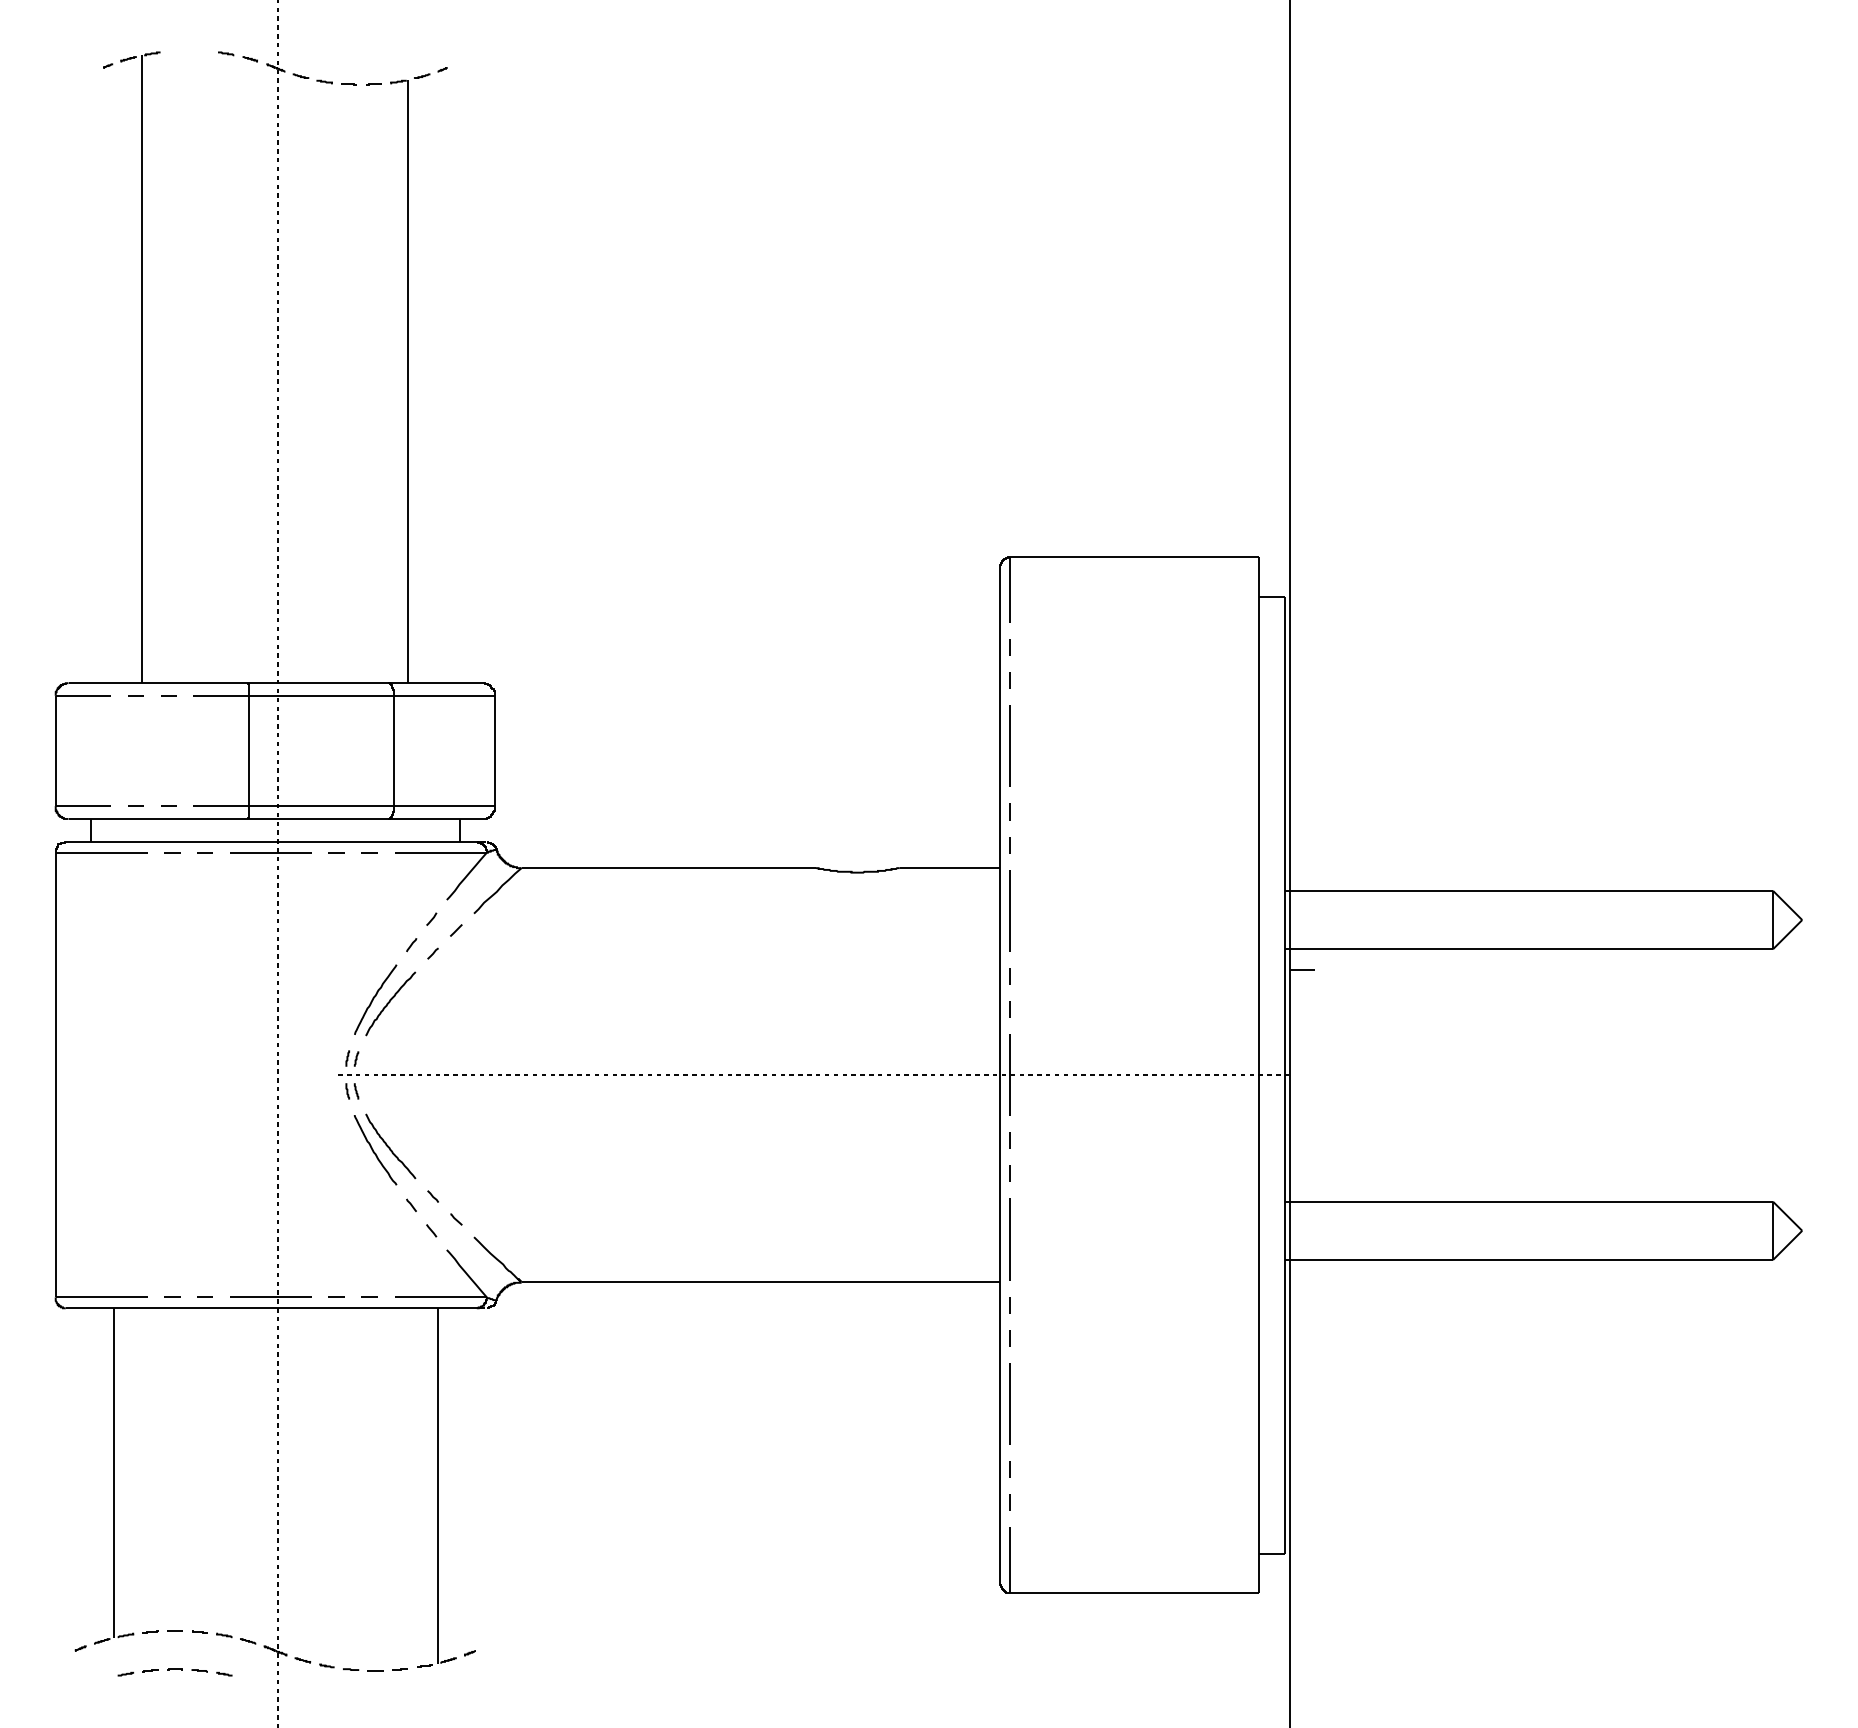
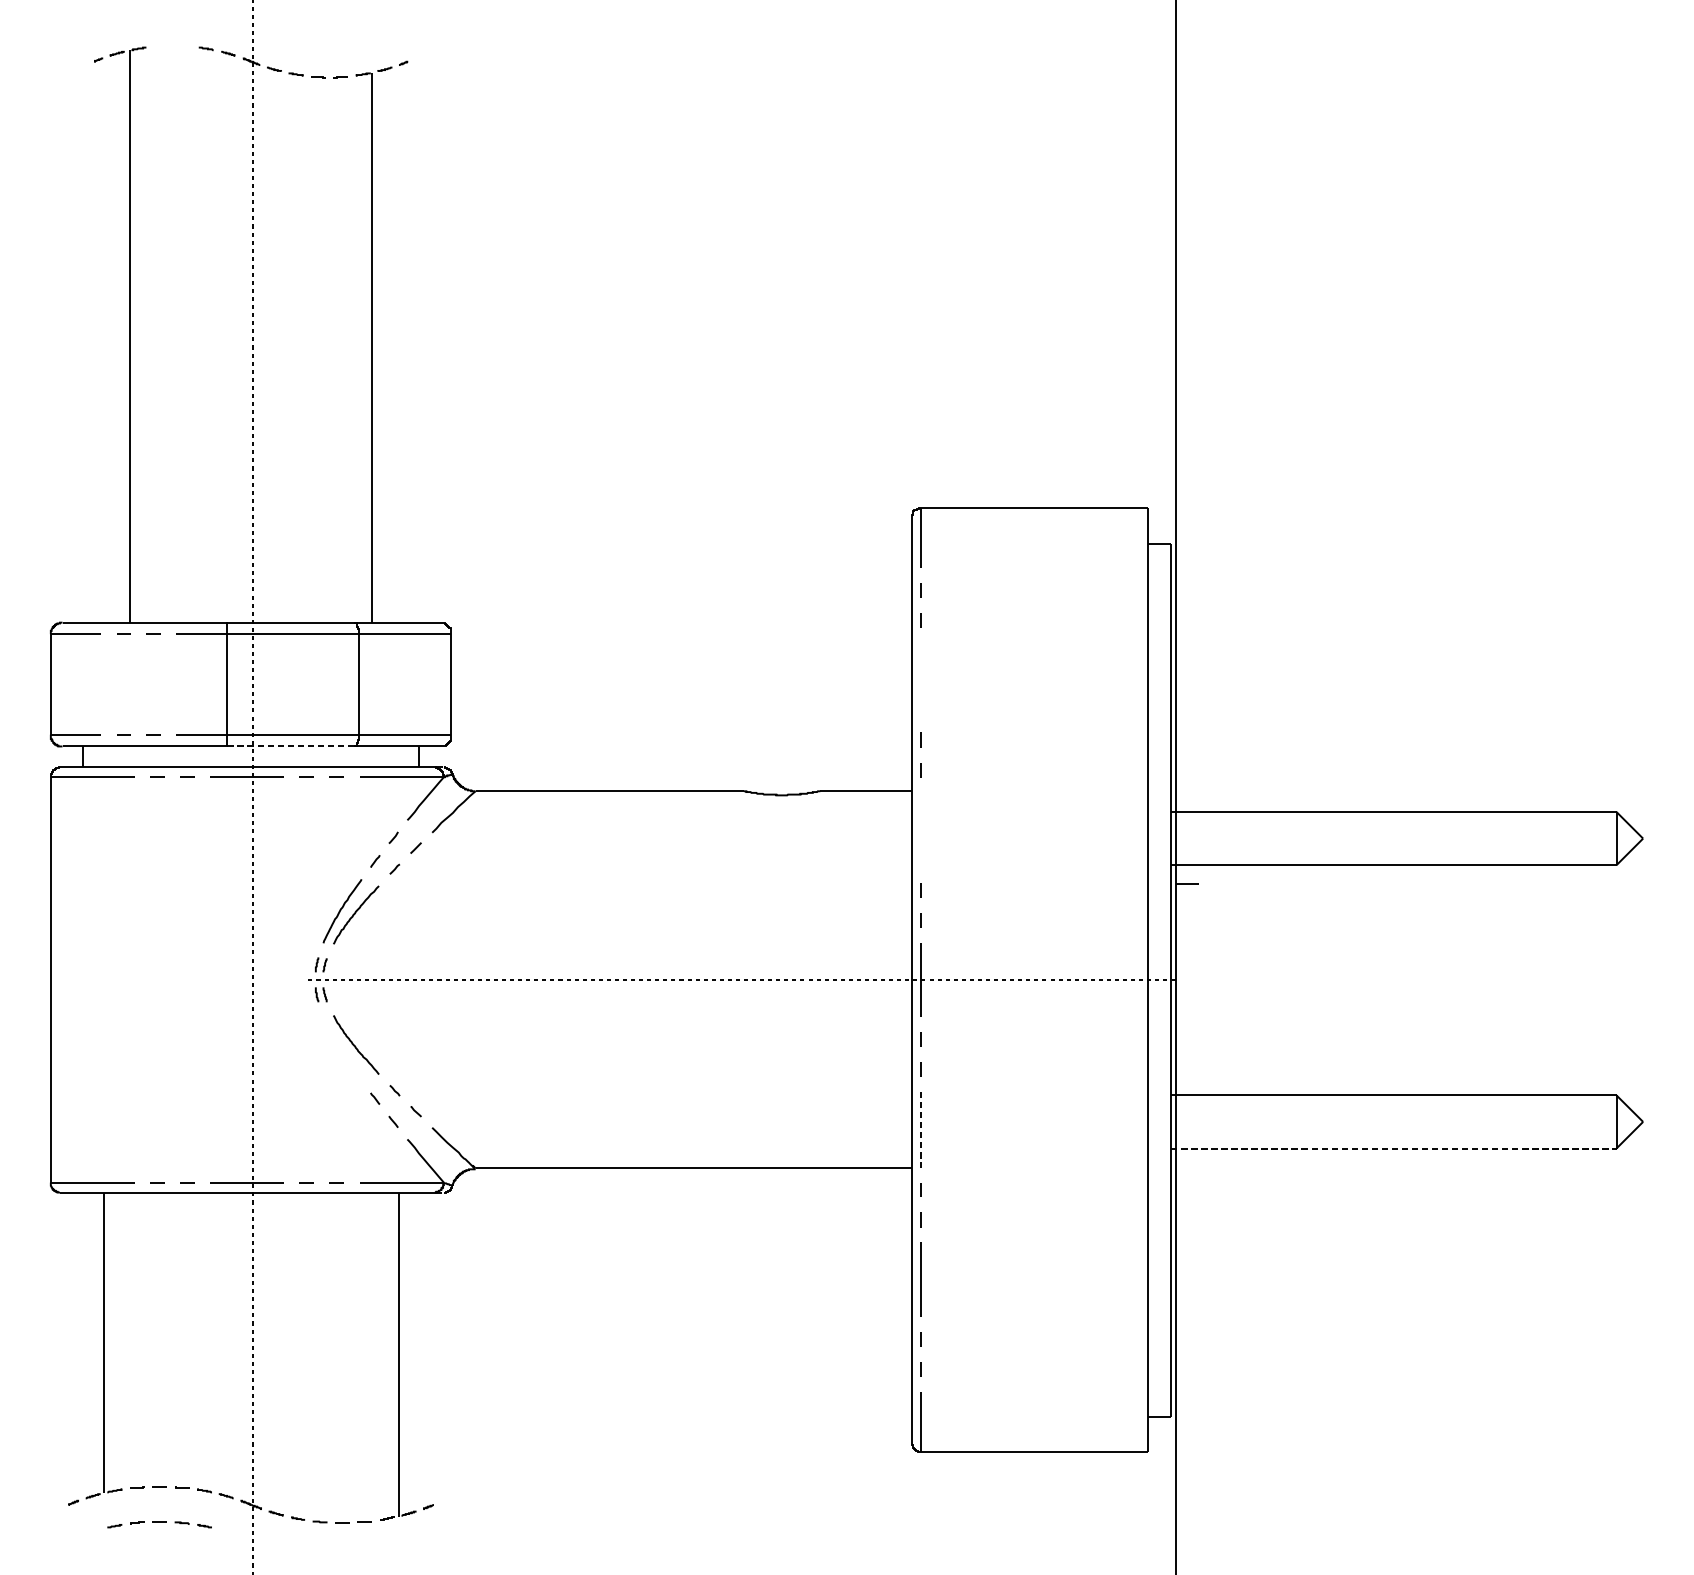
line: (1009, 745) -> (920, 679), removed
line: (317, 818) -> (289, 746), solid -> dashed
line: (1009, 910) -> (920, 829), removed
curve: (374, 1151) -> (341, 1049), removed
line: (1010, 1239) -> (921, 1129), solid -> dashed
line: (1529, 1260) -> (1394, 1148), solid -> dashed

